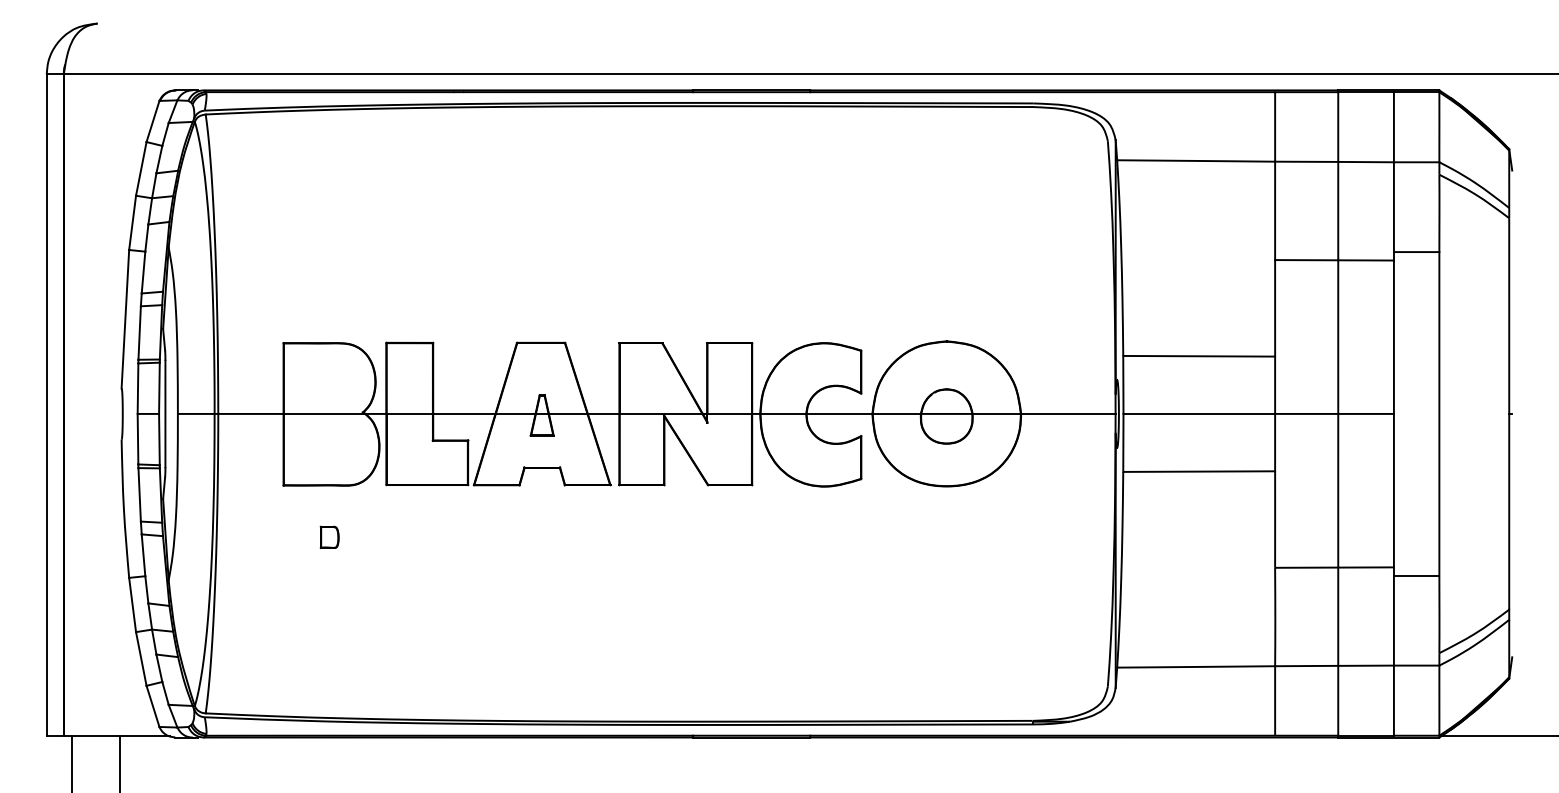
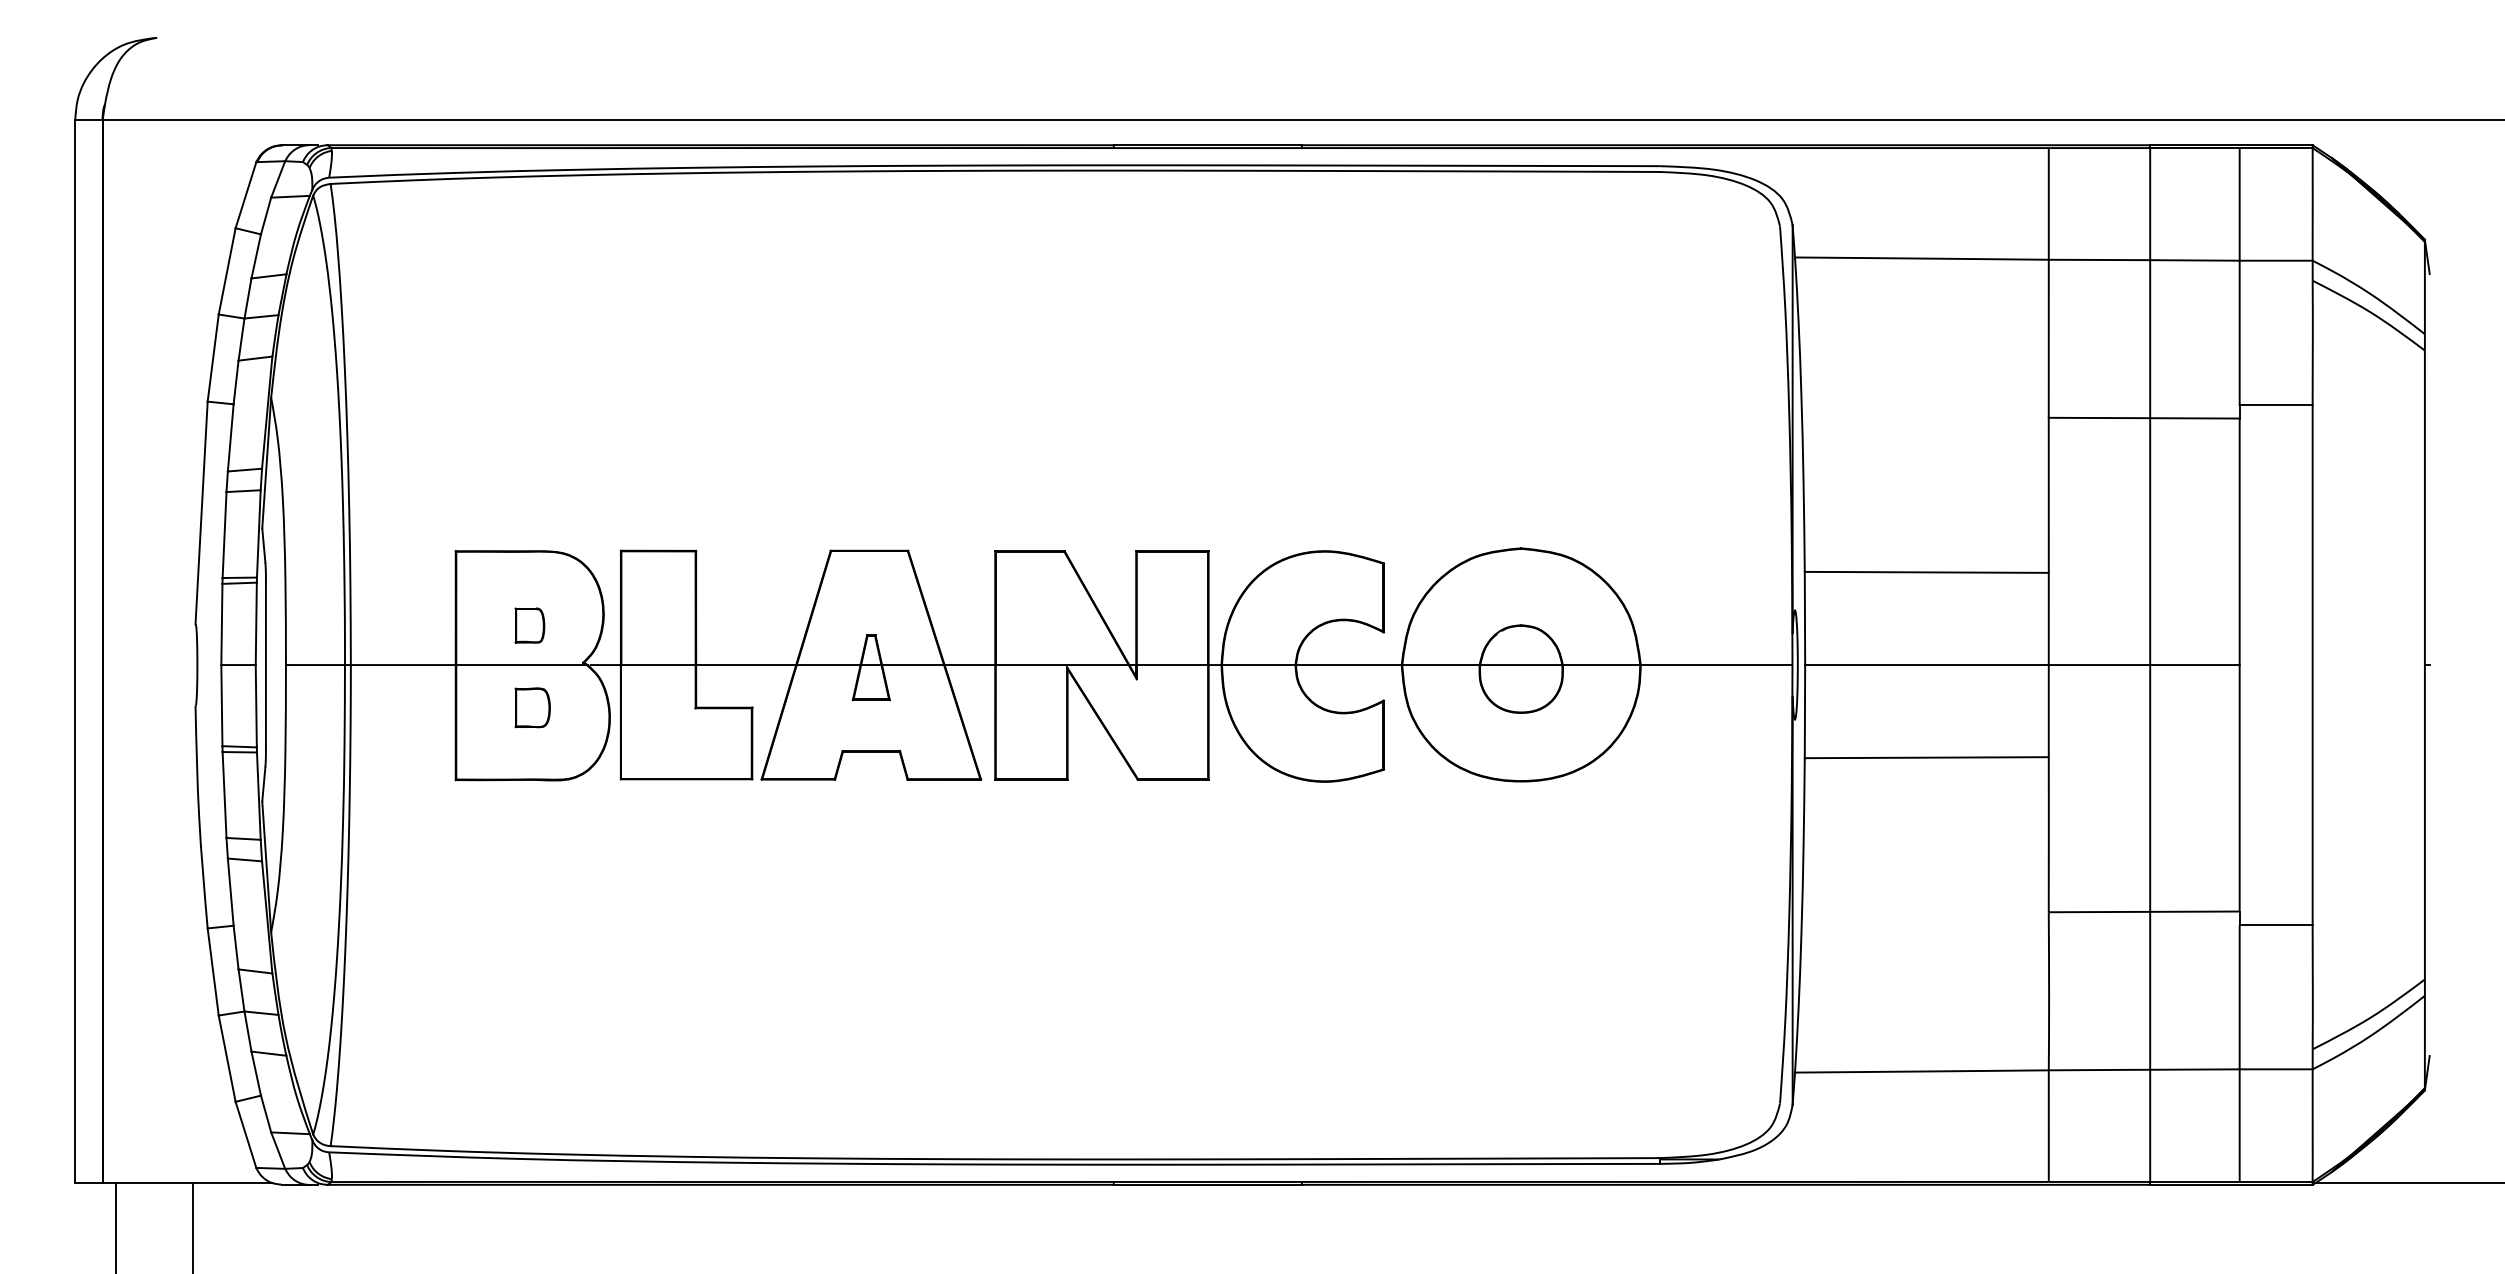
part: (331, 440) -> (532, 707), added
part: (329, 536) -> (529, 624), moved

